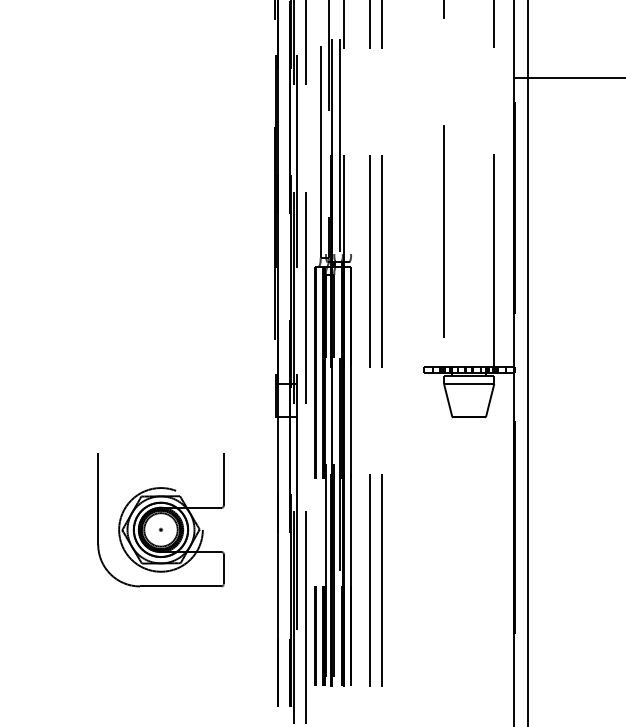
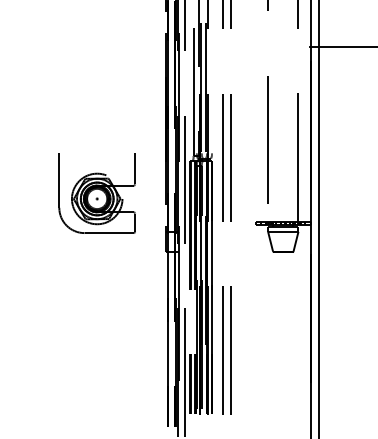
part: (159, 520) -> (96, 193), moved

